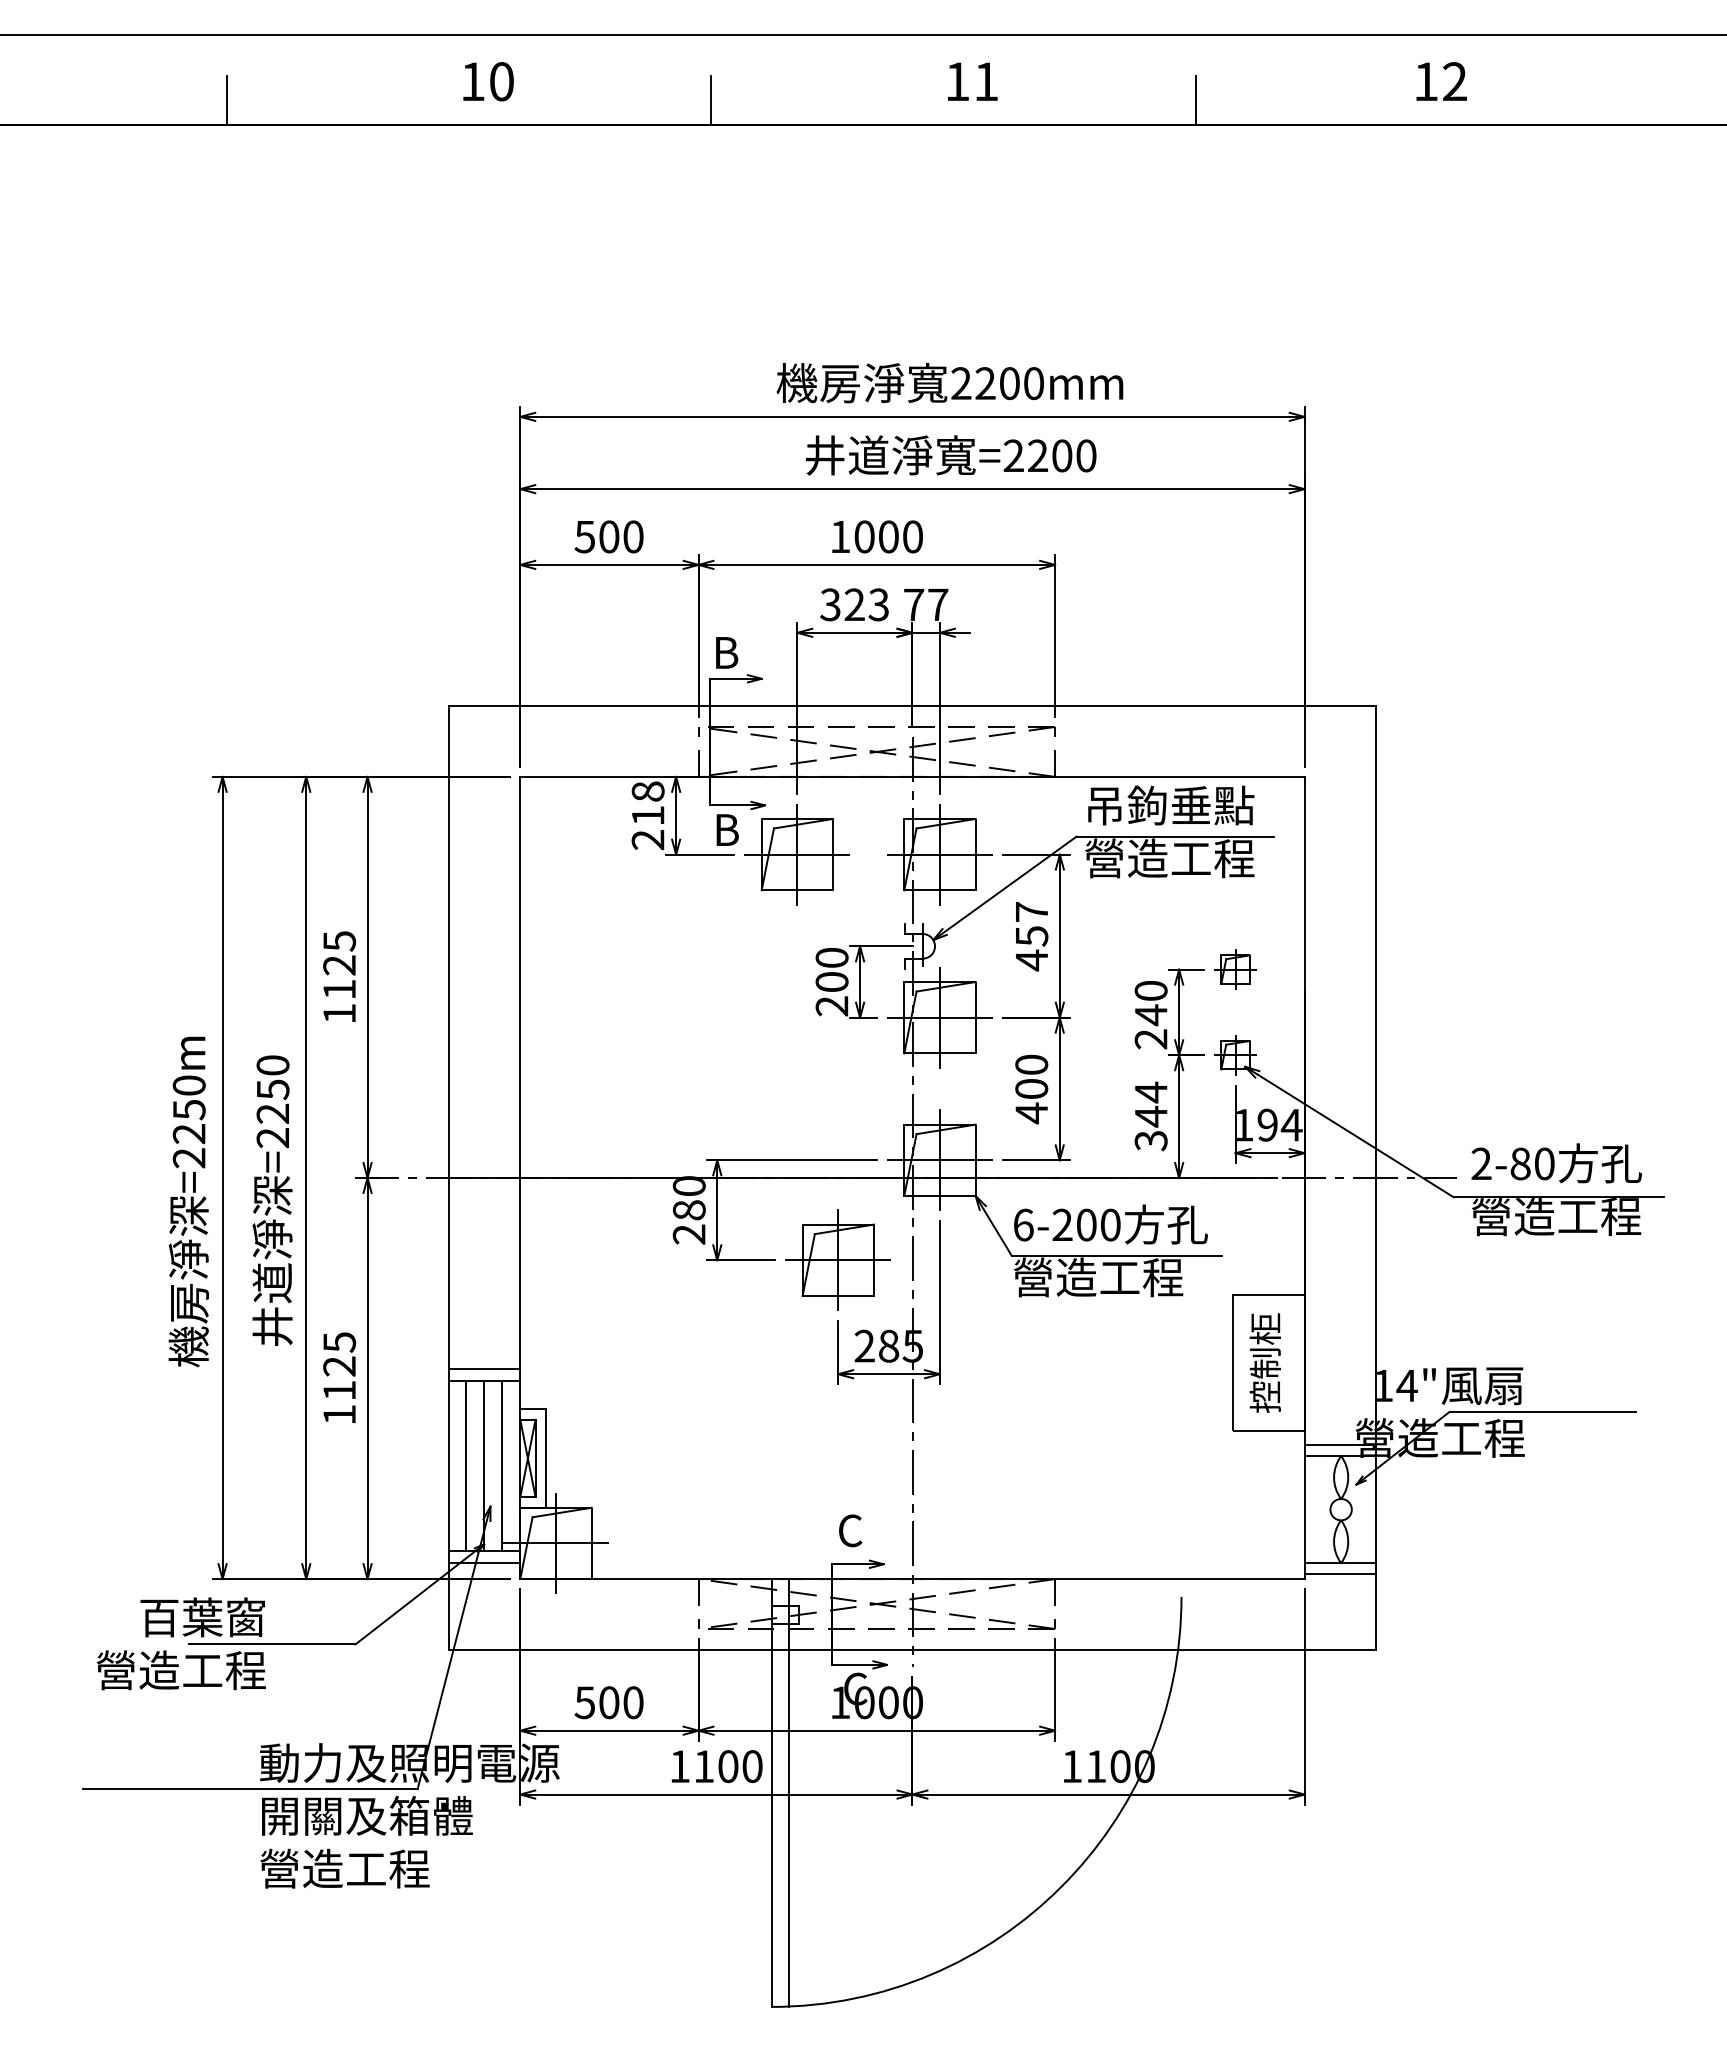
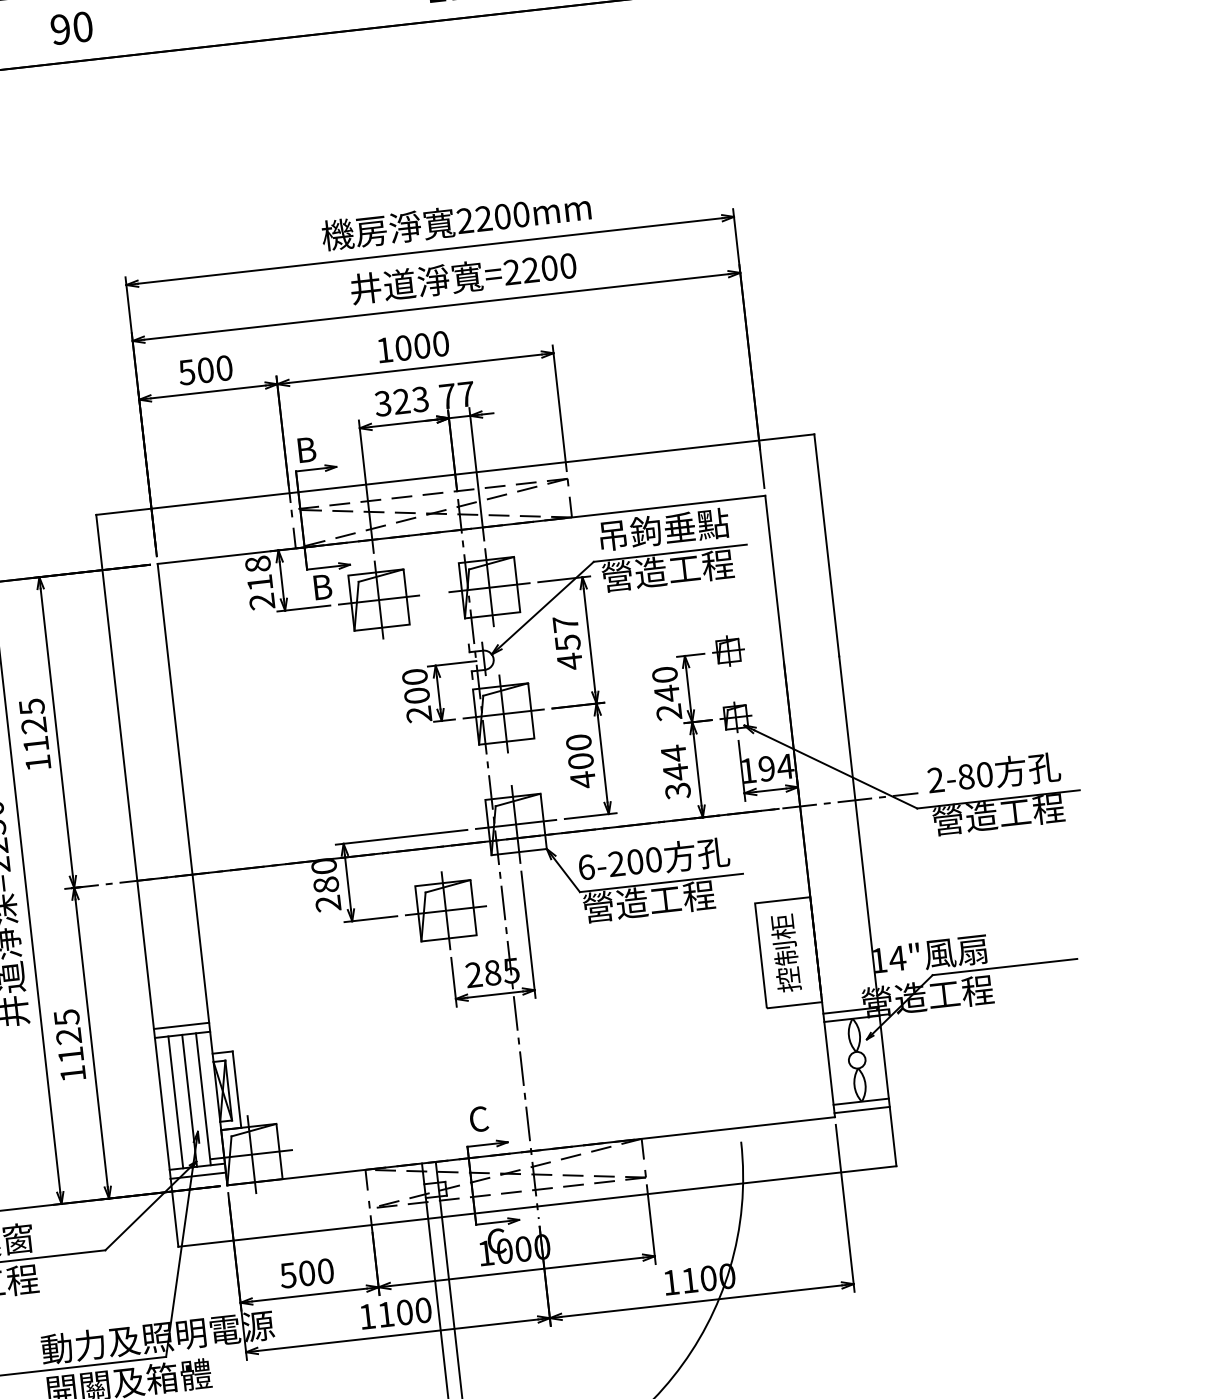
text: (472, 81) -> (60, 29), 10 -> 90
line: (711, 100) -> (247, 23), removed

